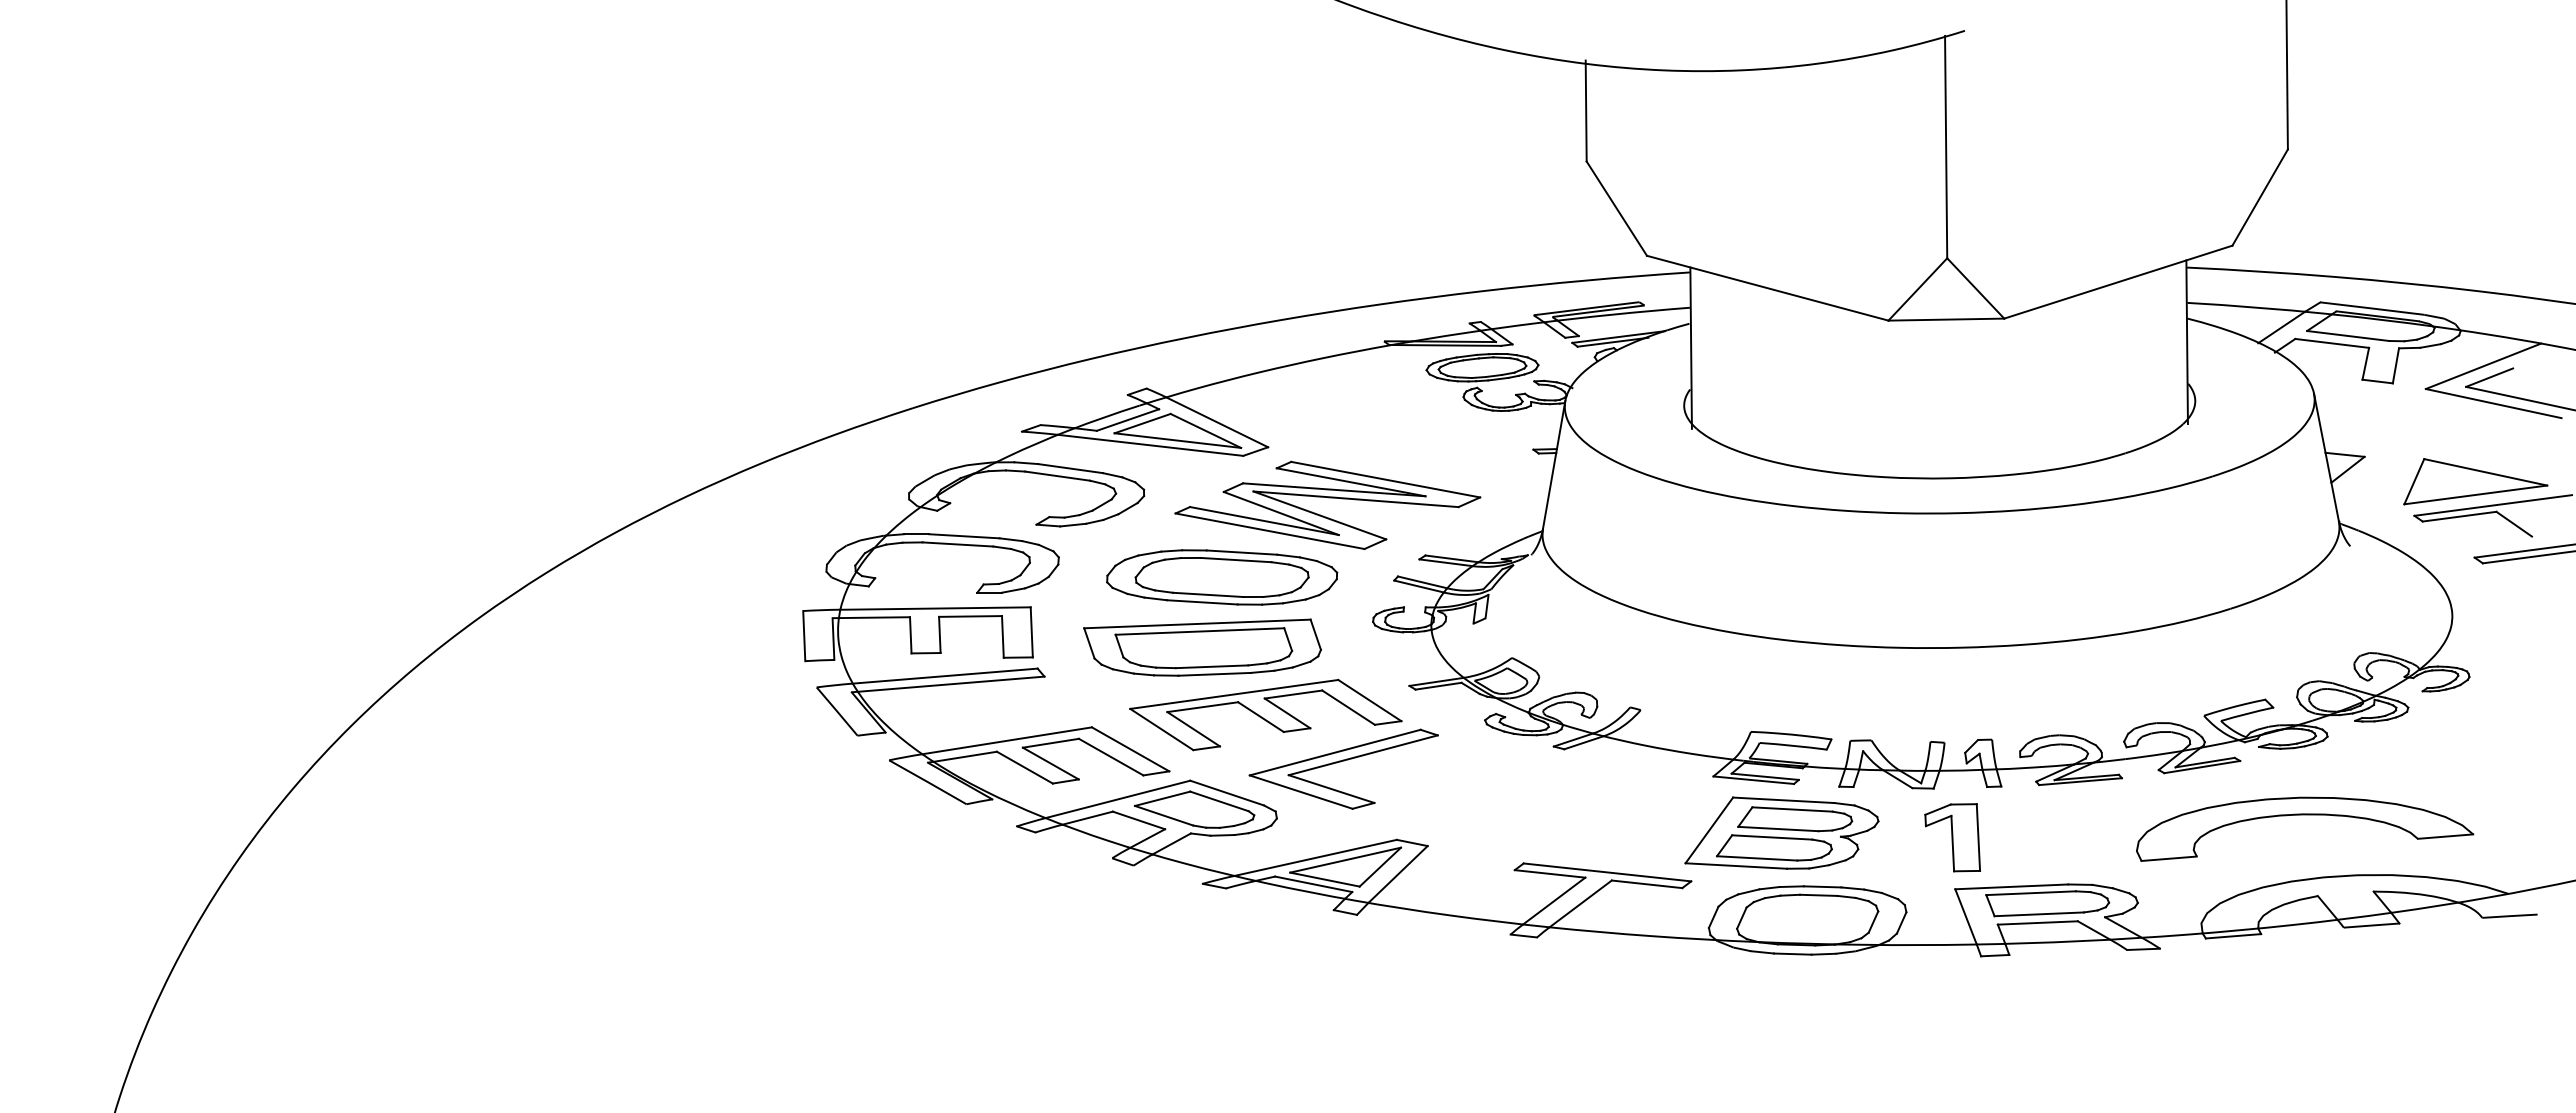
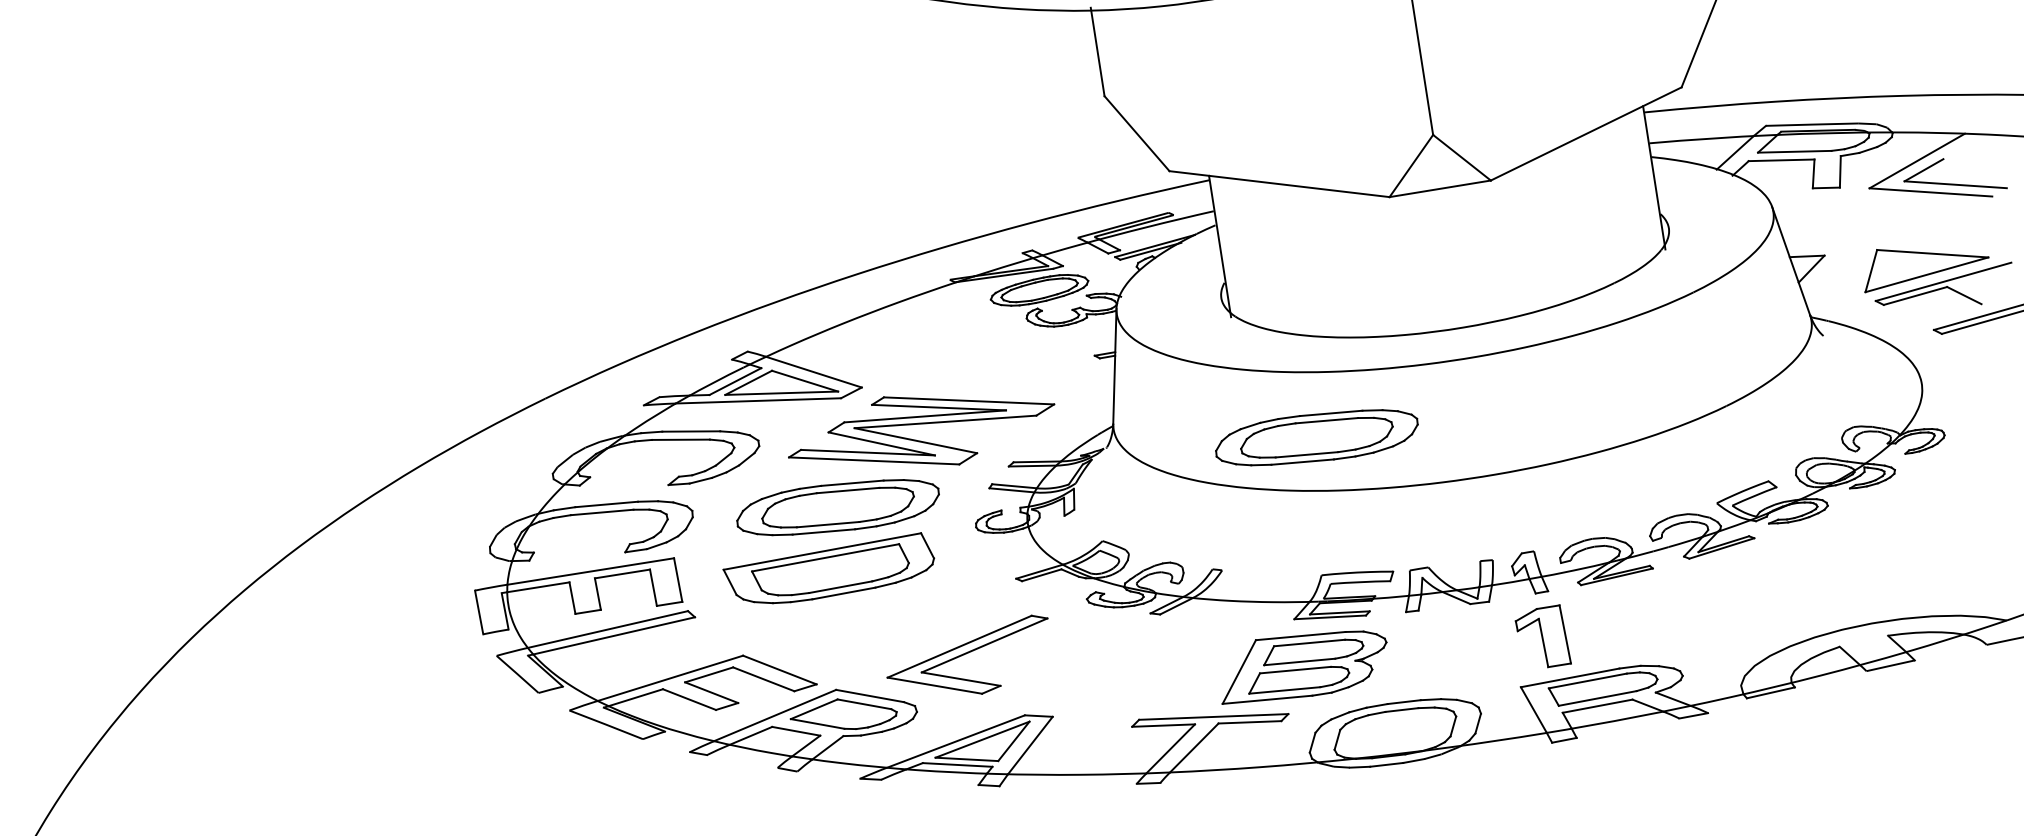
part: (1768, 577) -> (1317, 437), added
part: (1265, 714) -> (893, 622), removed
part: (2305, 815) -> (1818, 577), removed
part: (1781, 832) -> (1302, 664), moved
part: (1952, 837) -> (1542, 637), moved

